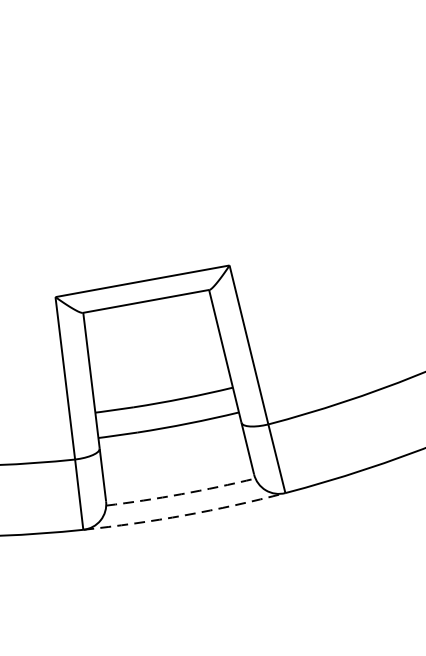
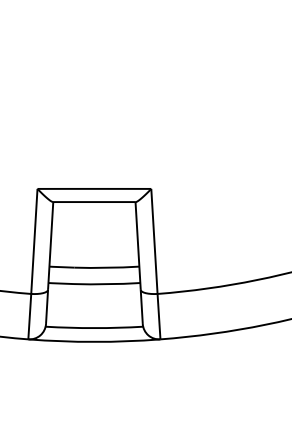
arc: (181, 494) -> (94, 328), dashed -> solid
arc: (185, 514) -> (94, 341), dashed -> solid

